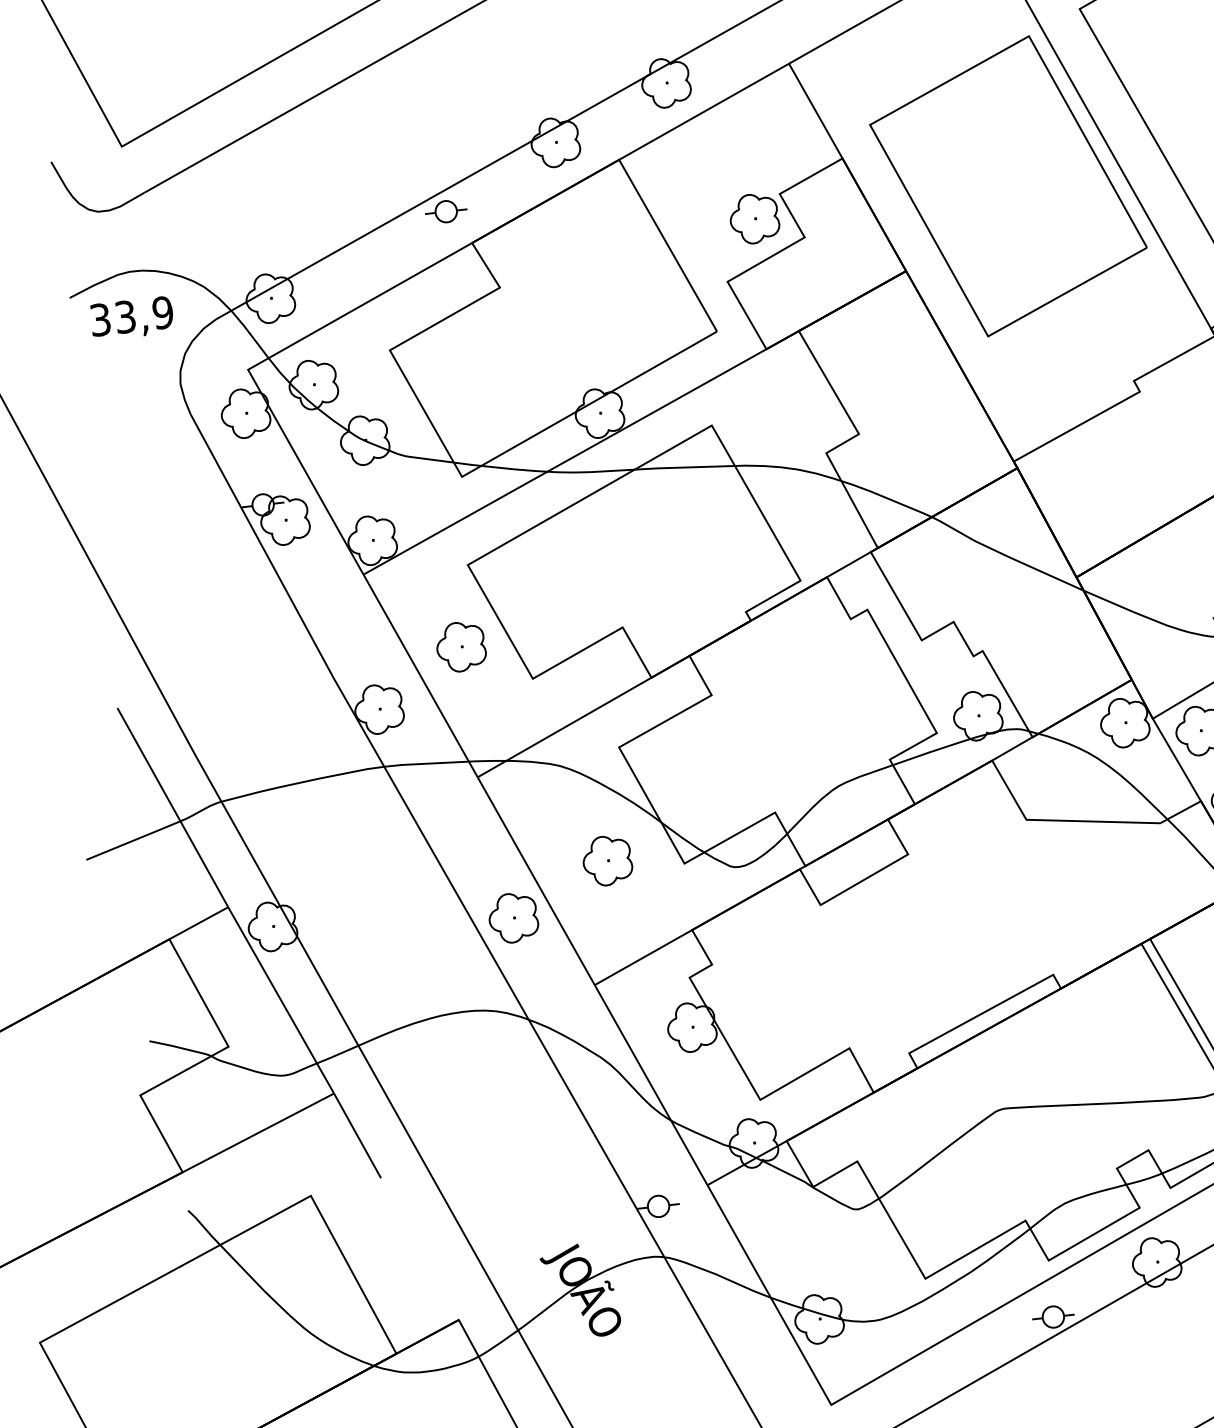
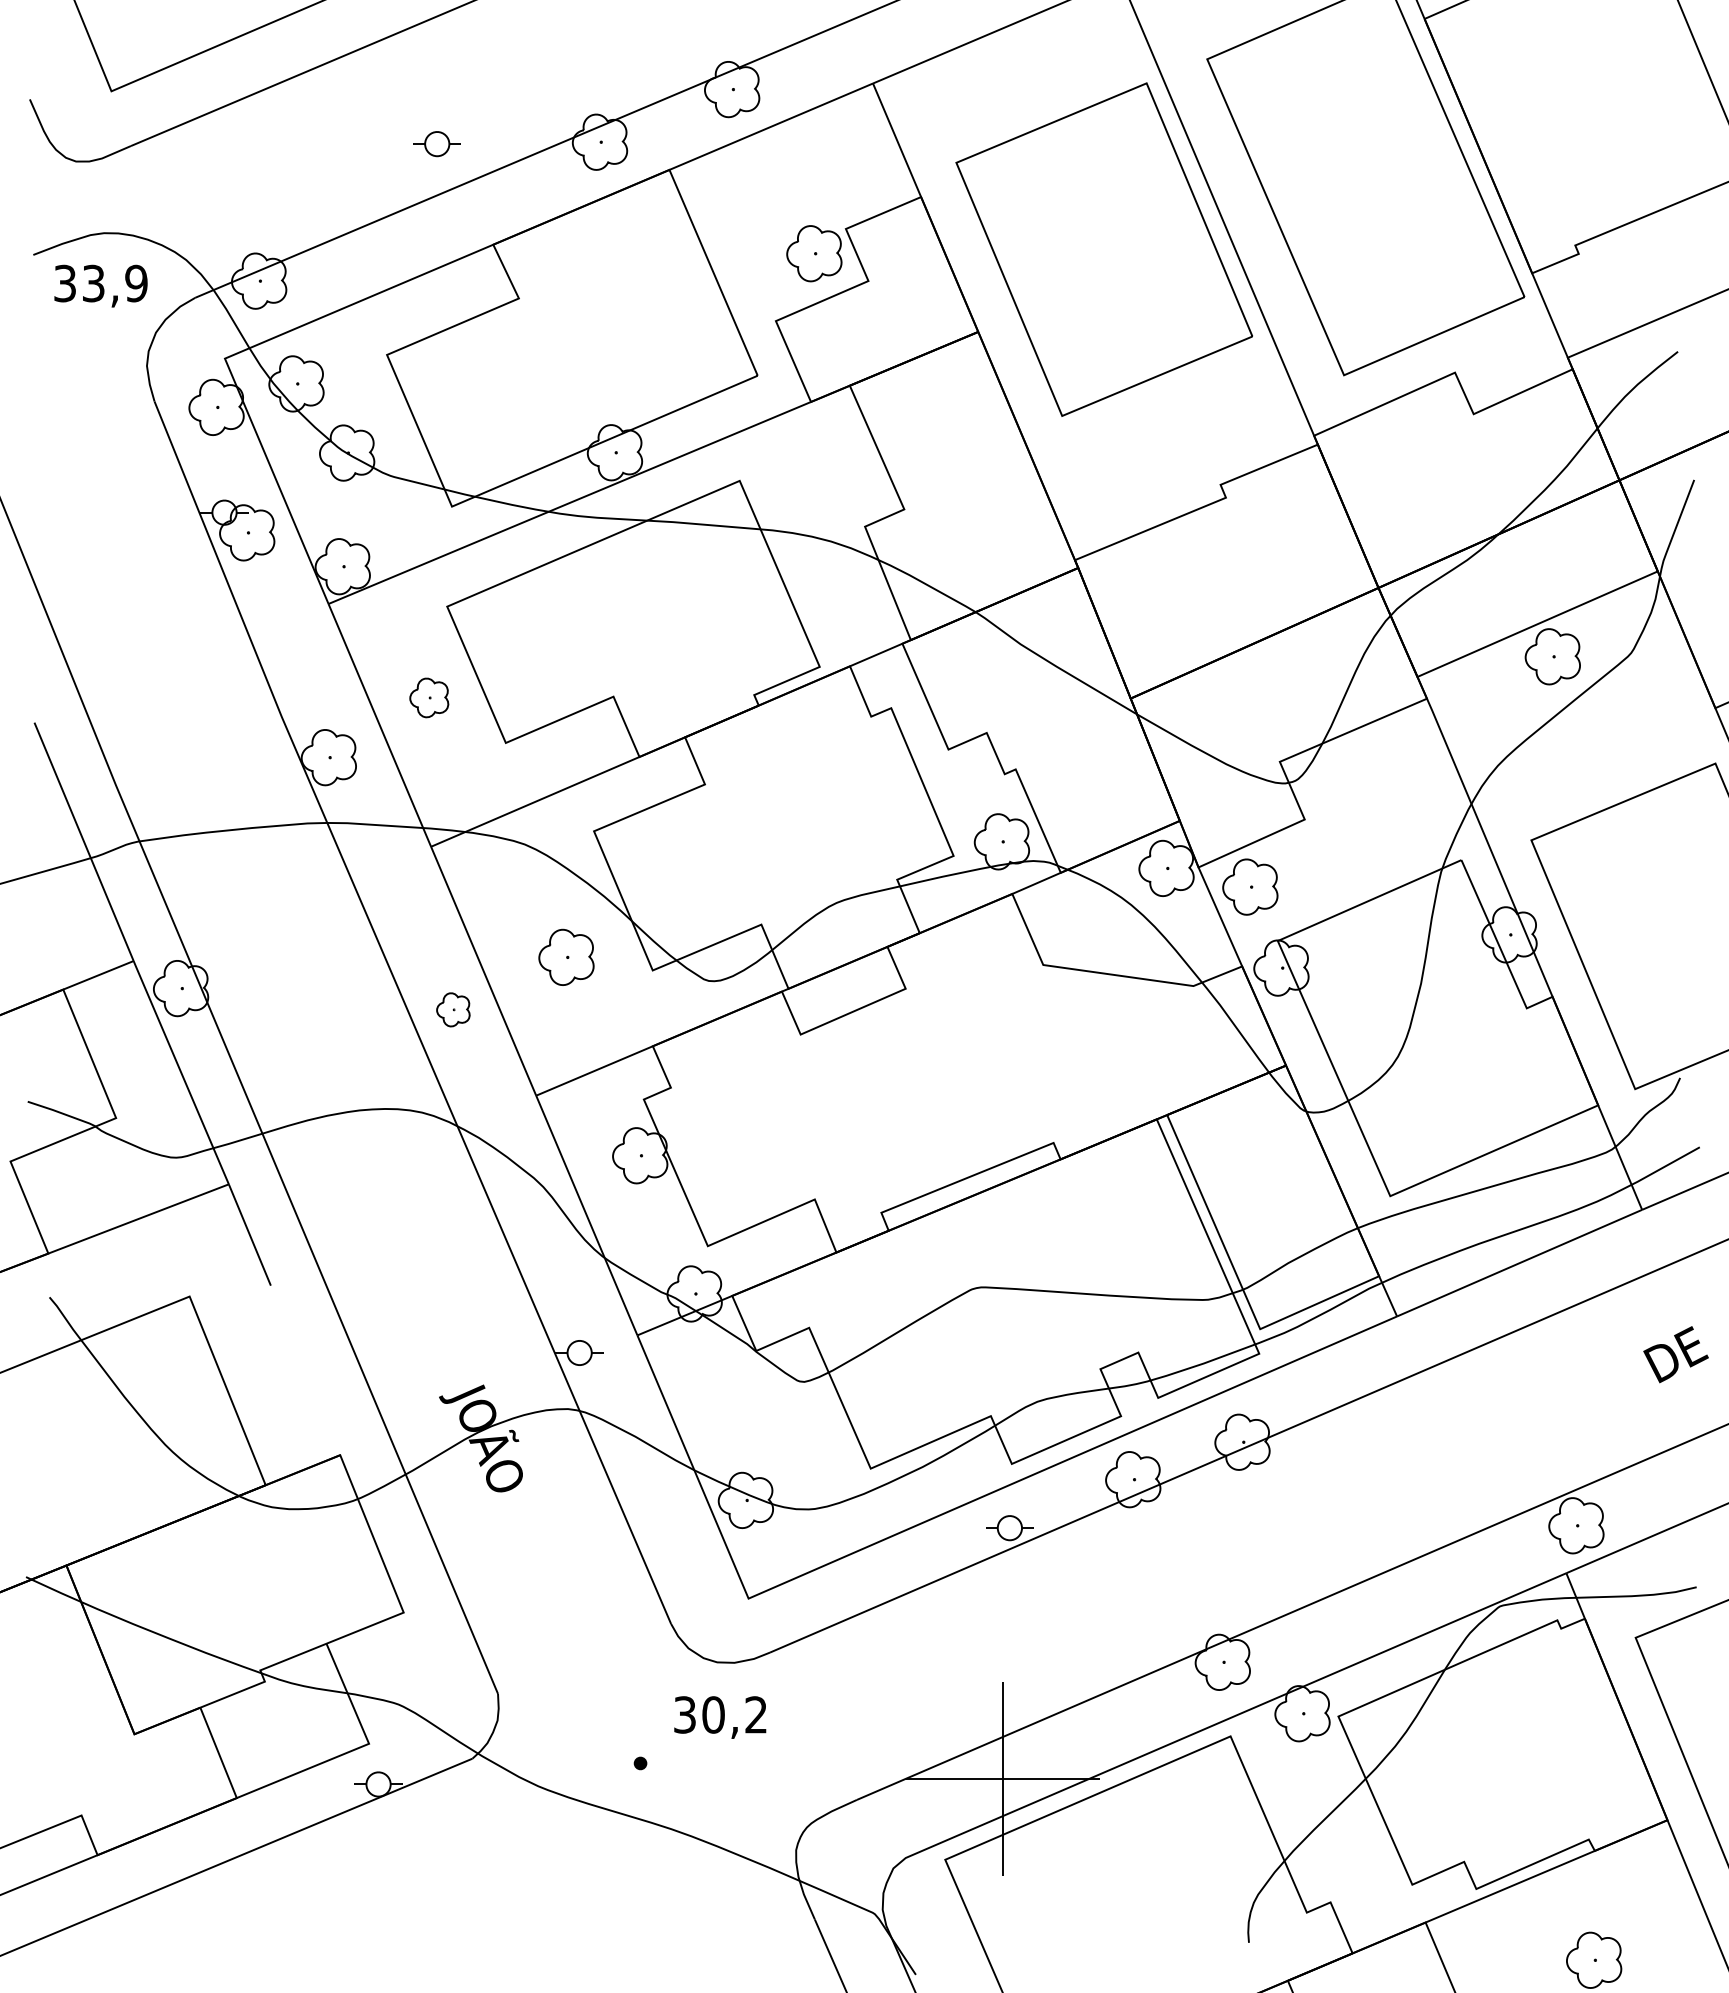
part: (445, 212) -> (436, 144), moved
part: (461, 646) -> (429, 697), size x0.7
part: (513, 917) -> (453, 1009), size x0.6

